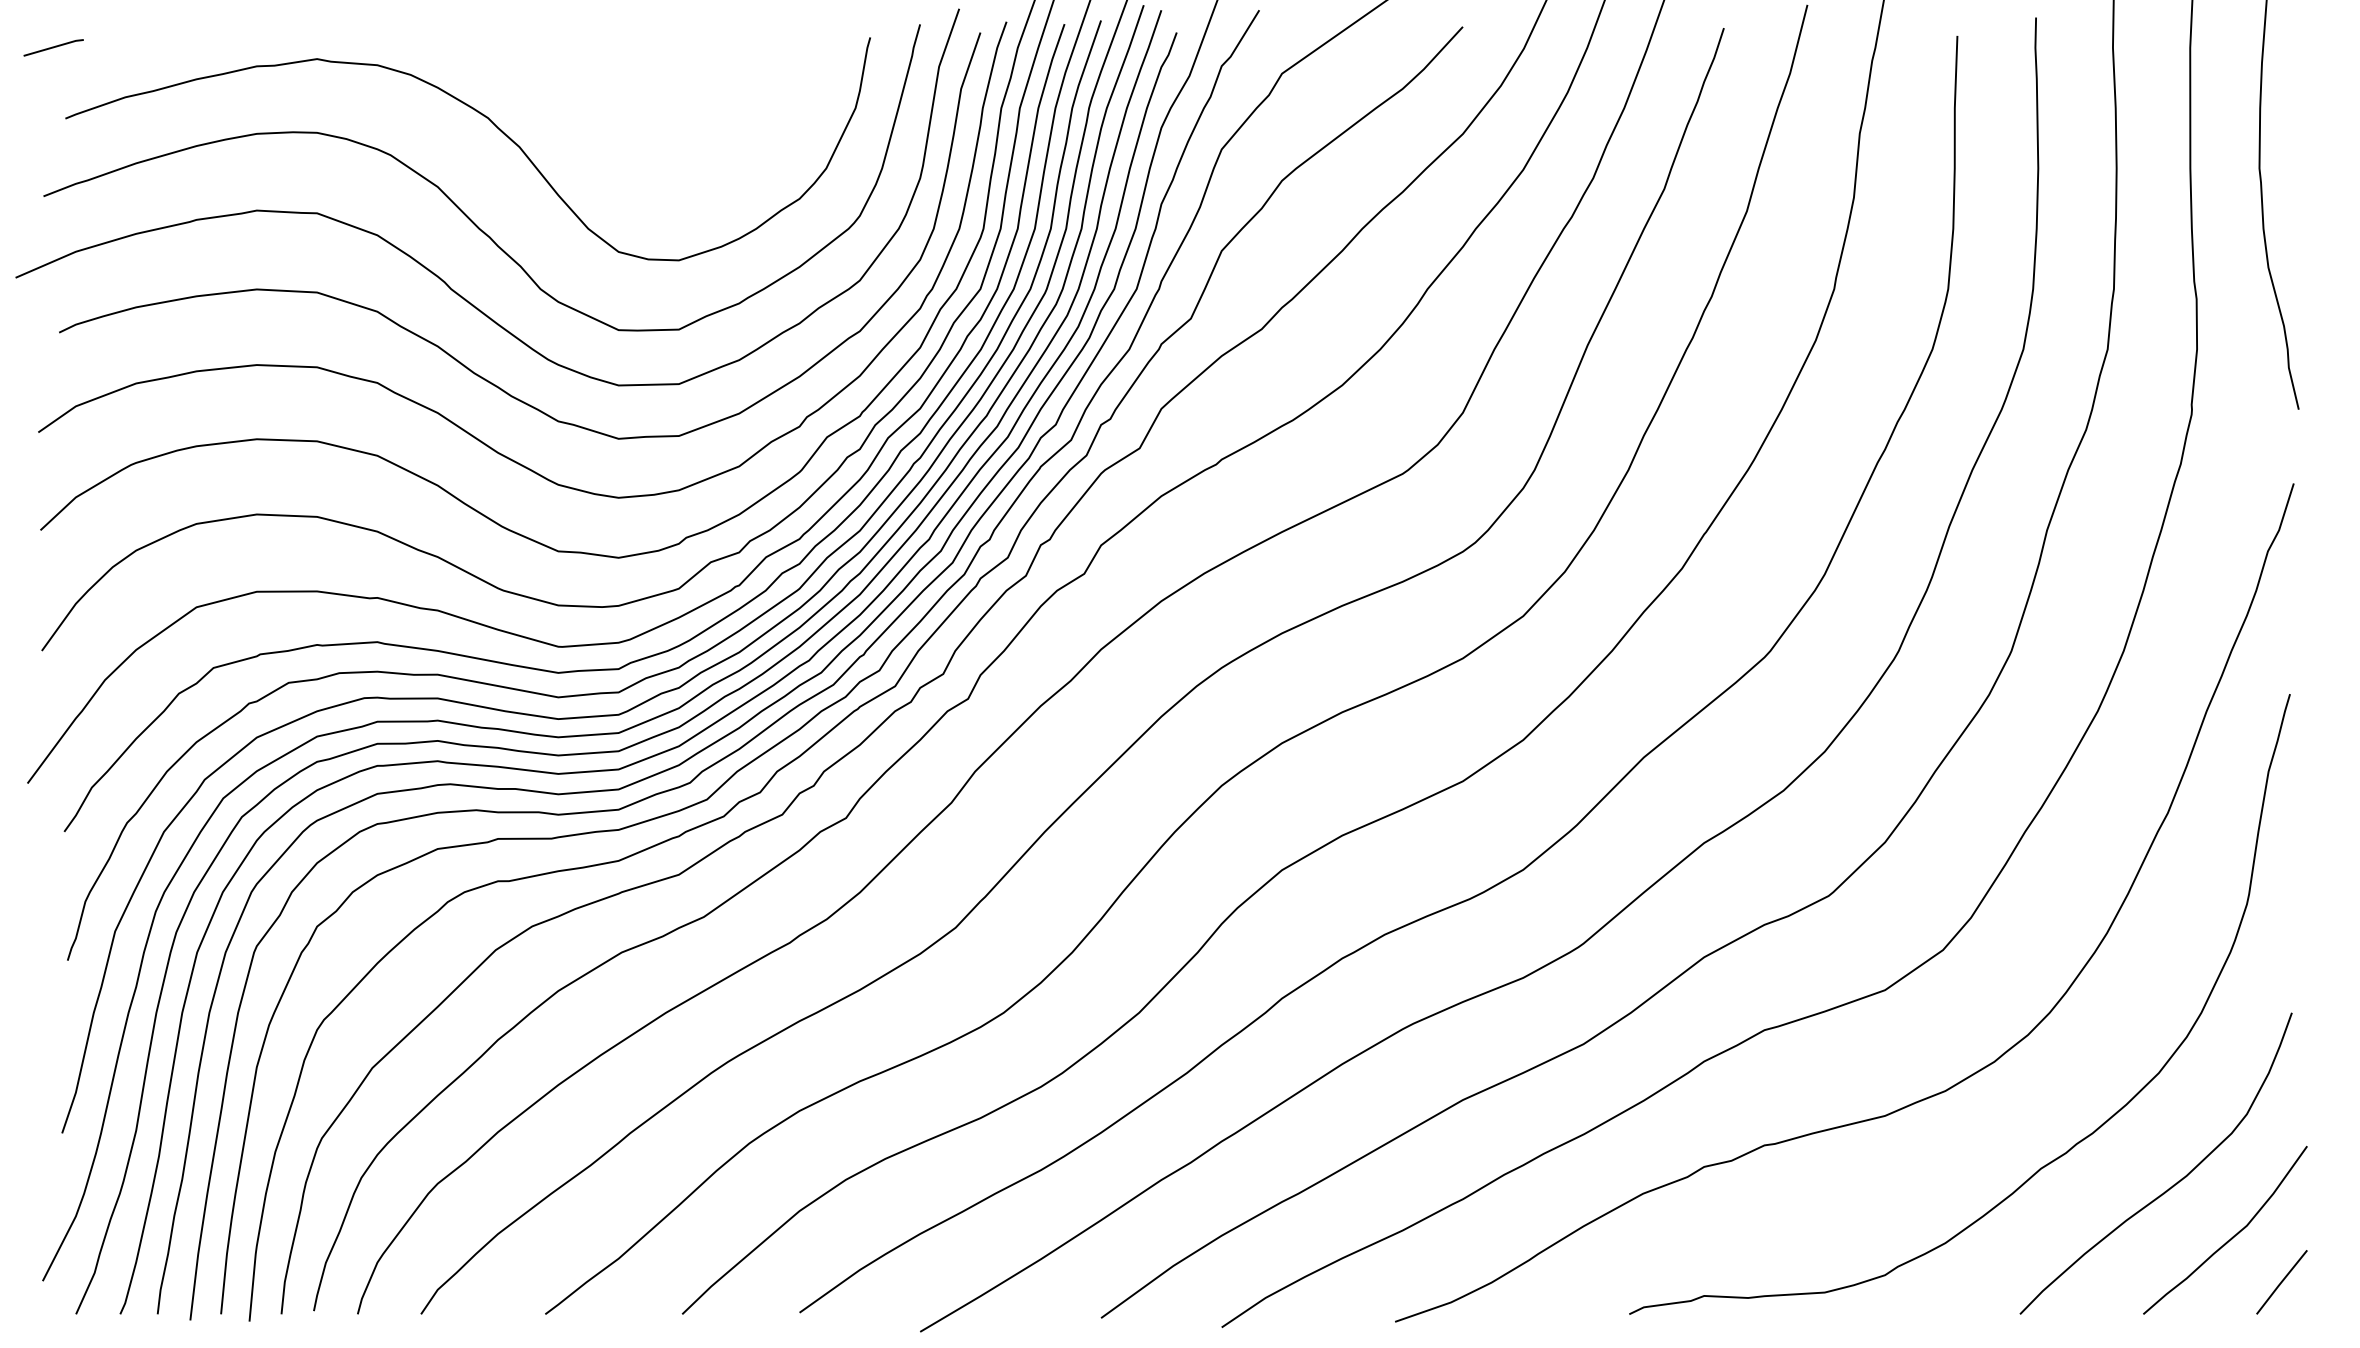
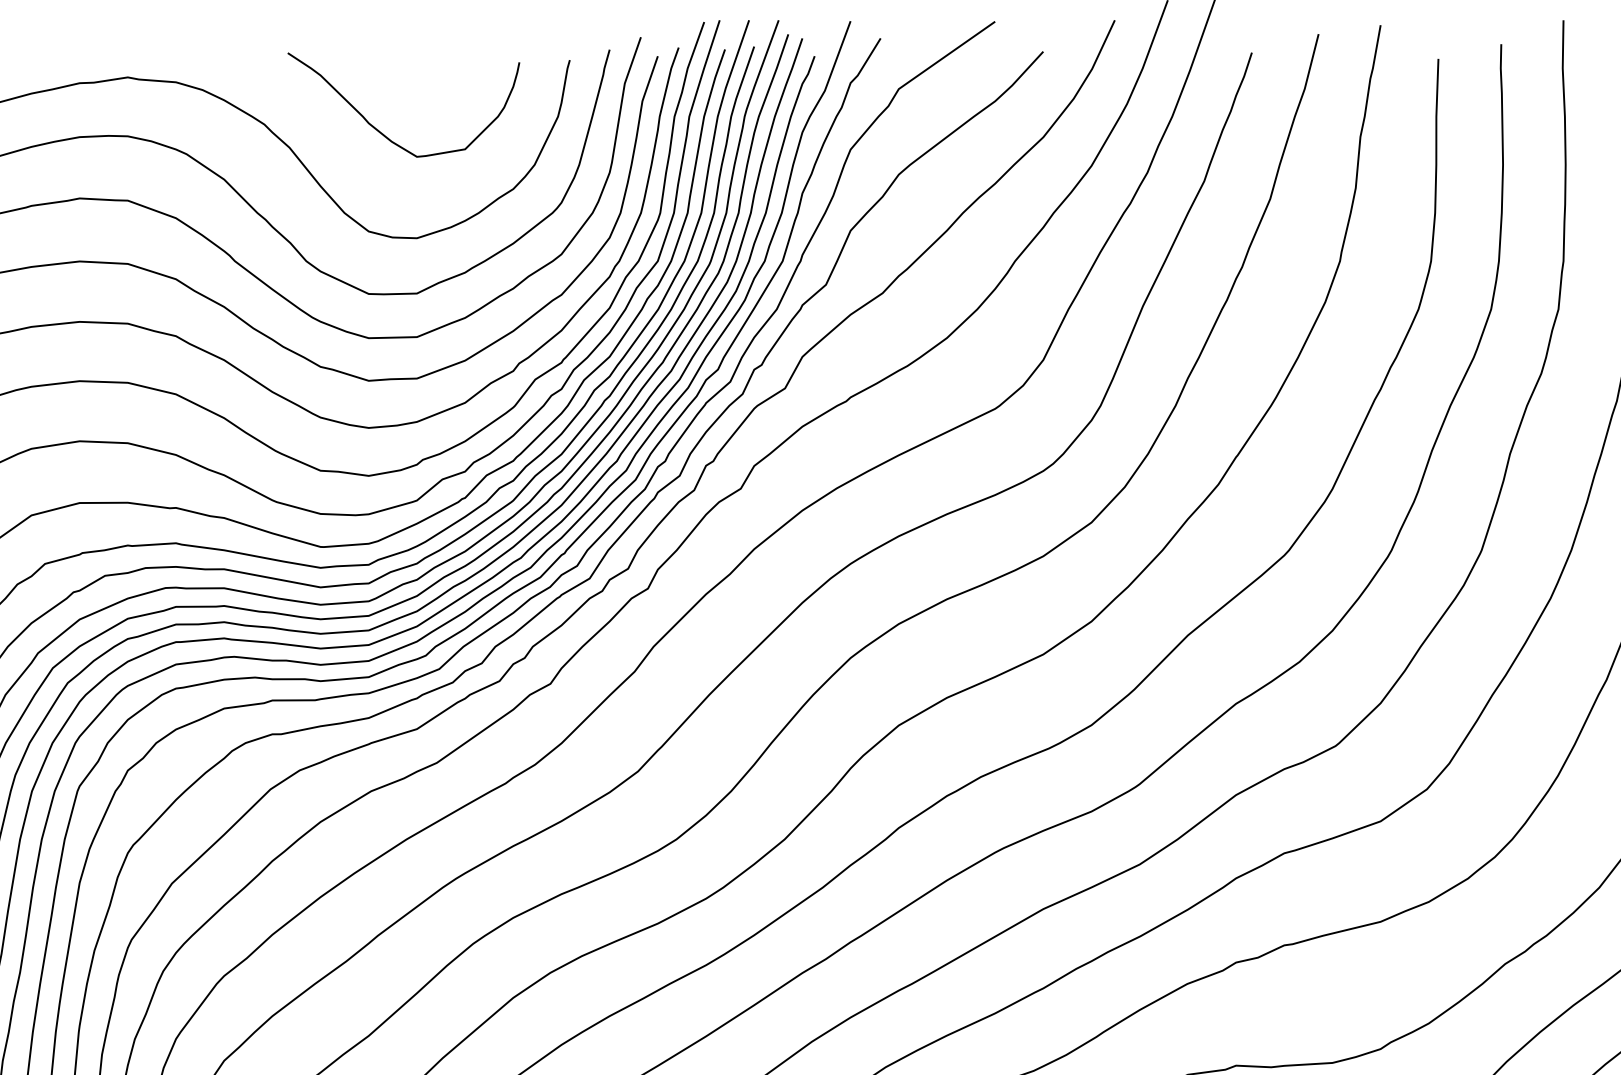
curve: (635, 128) -> (382, 132), added

